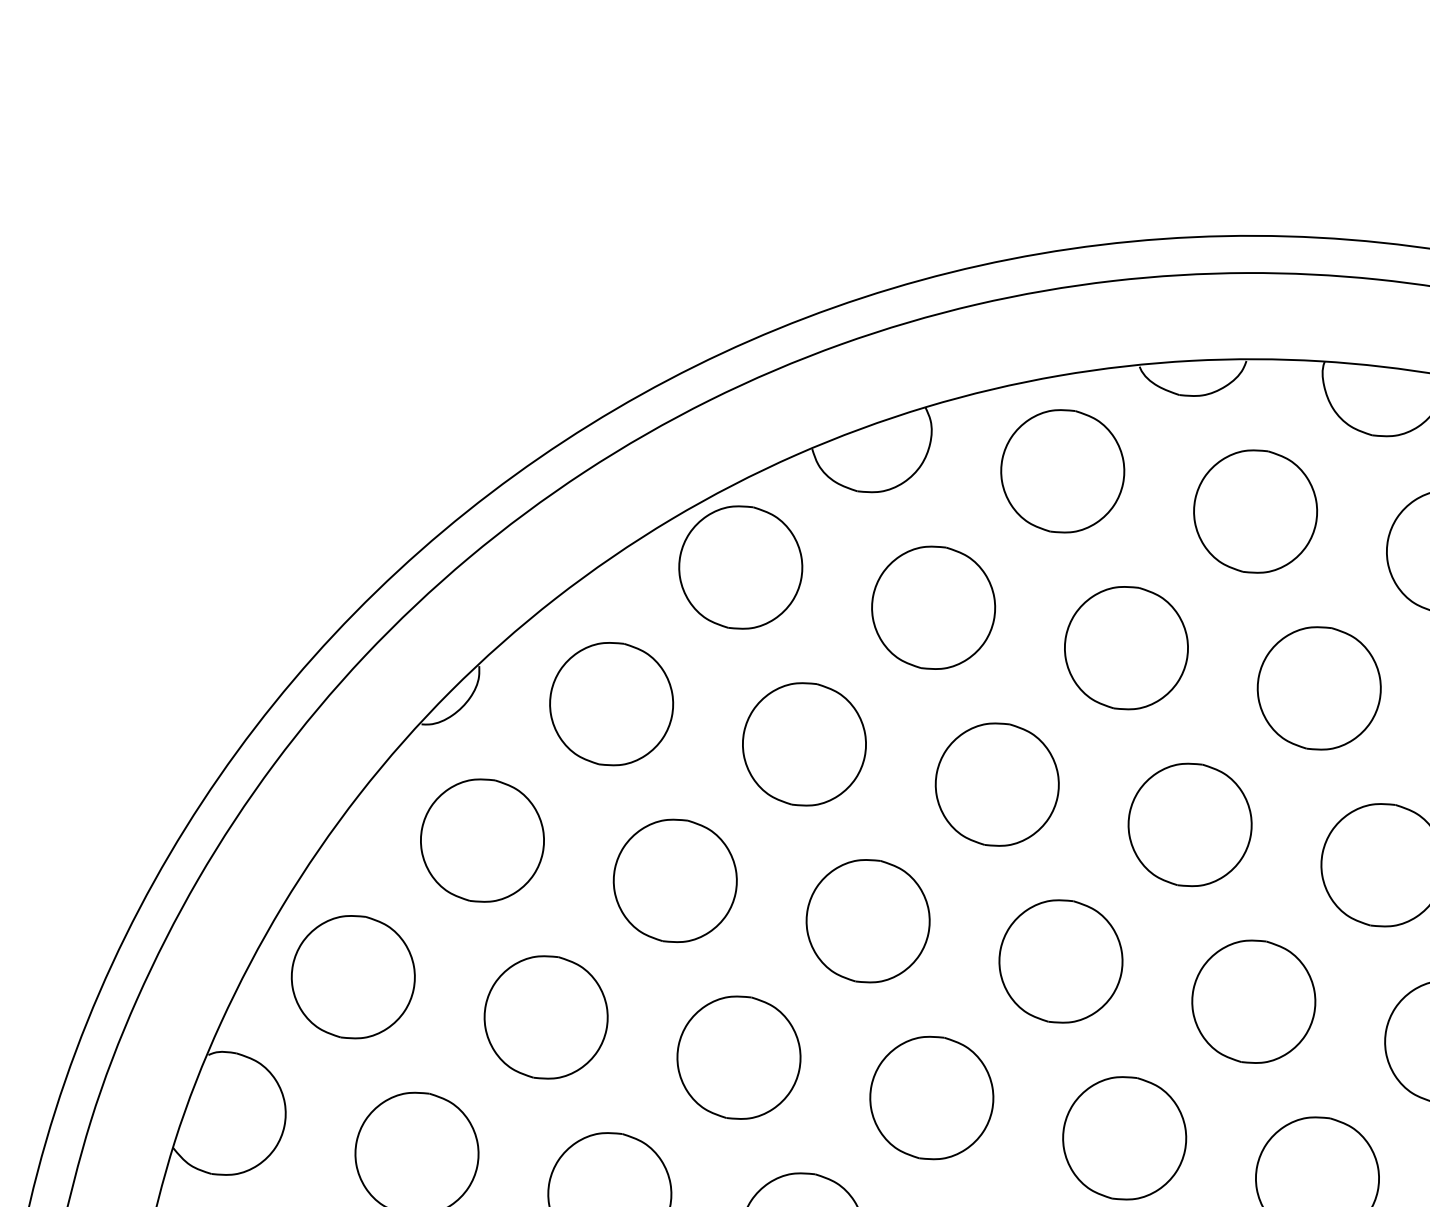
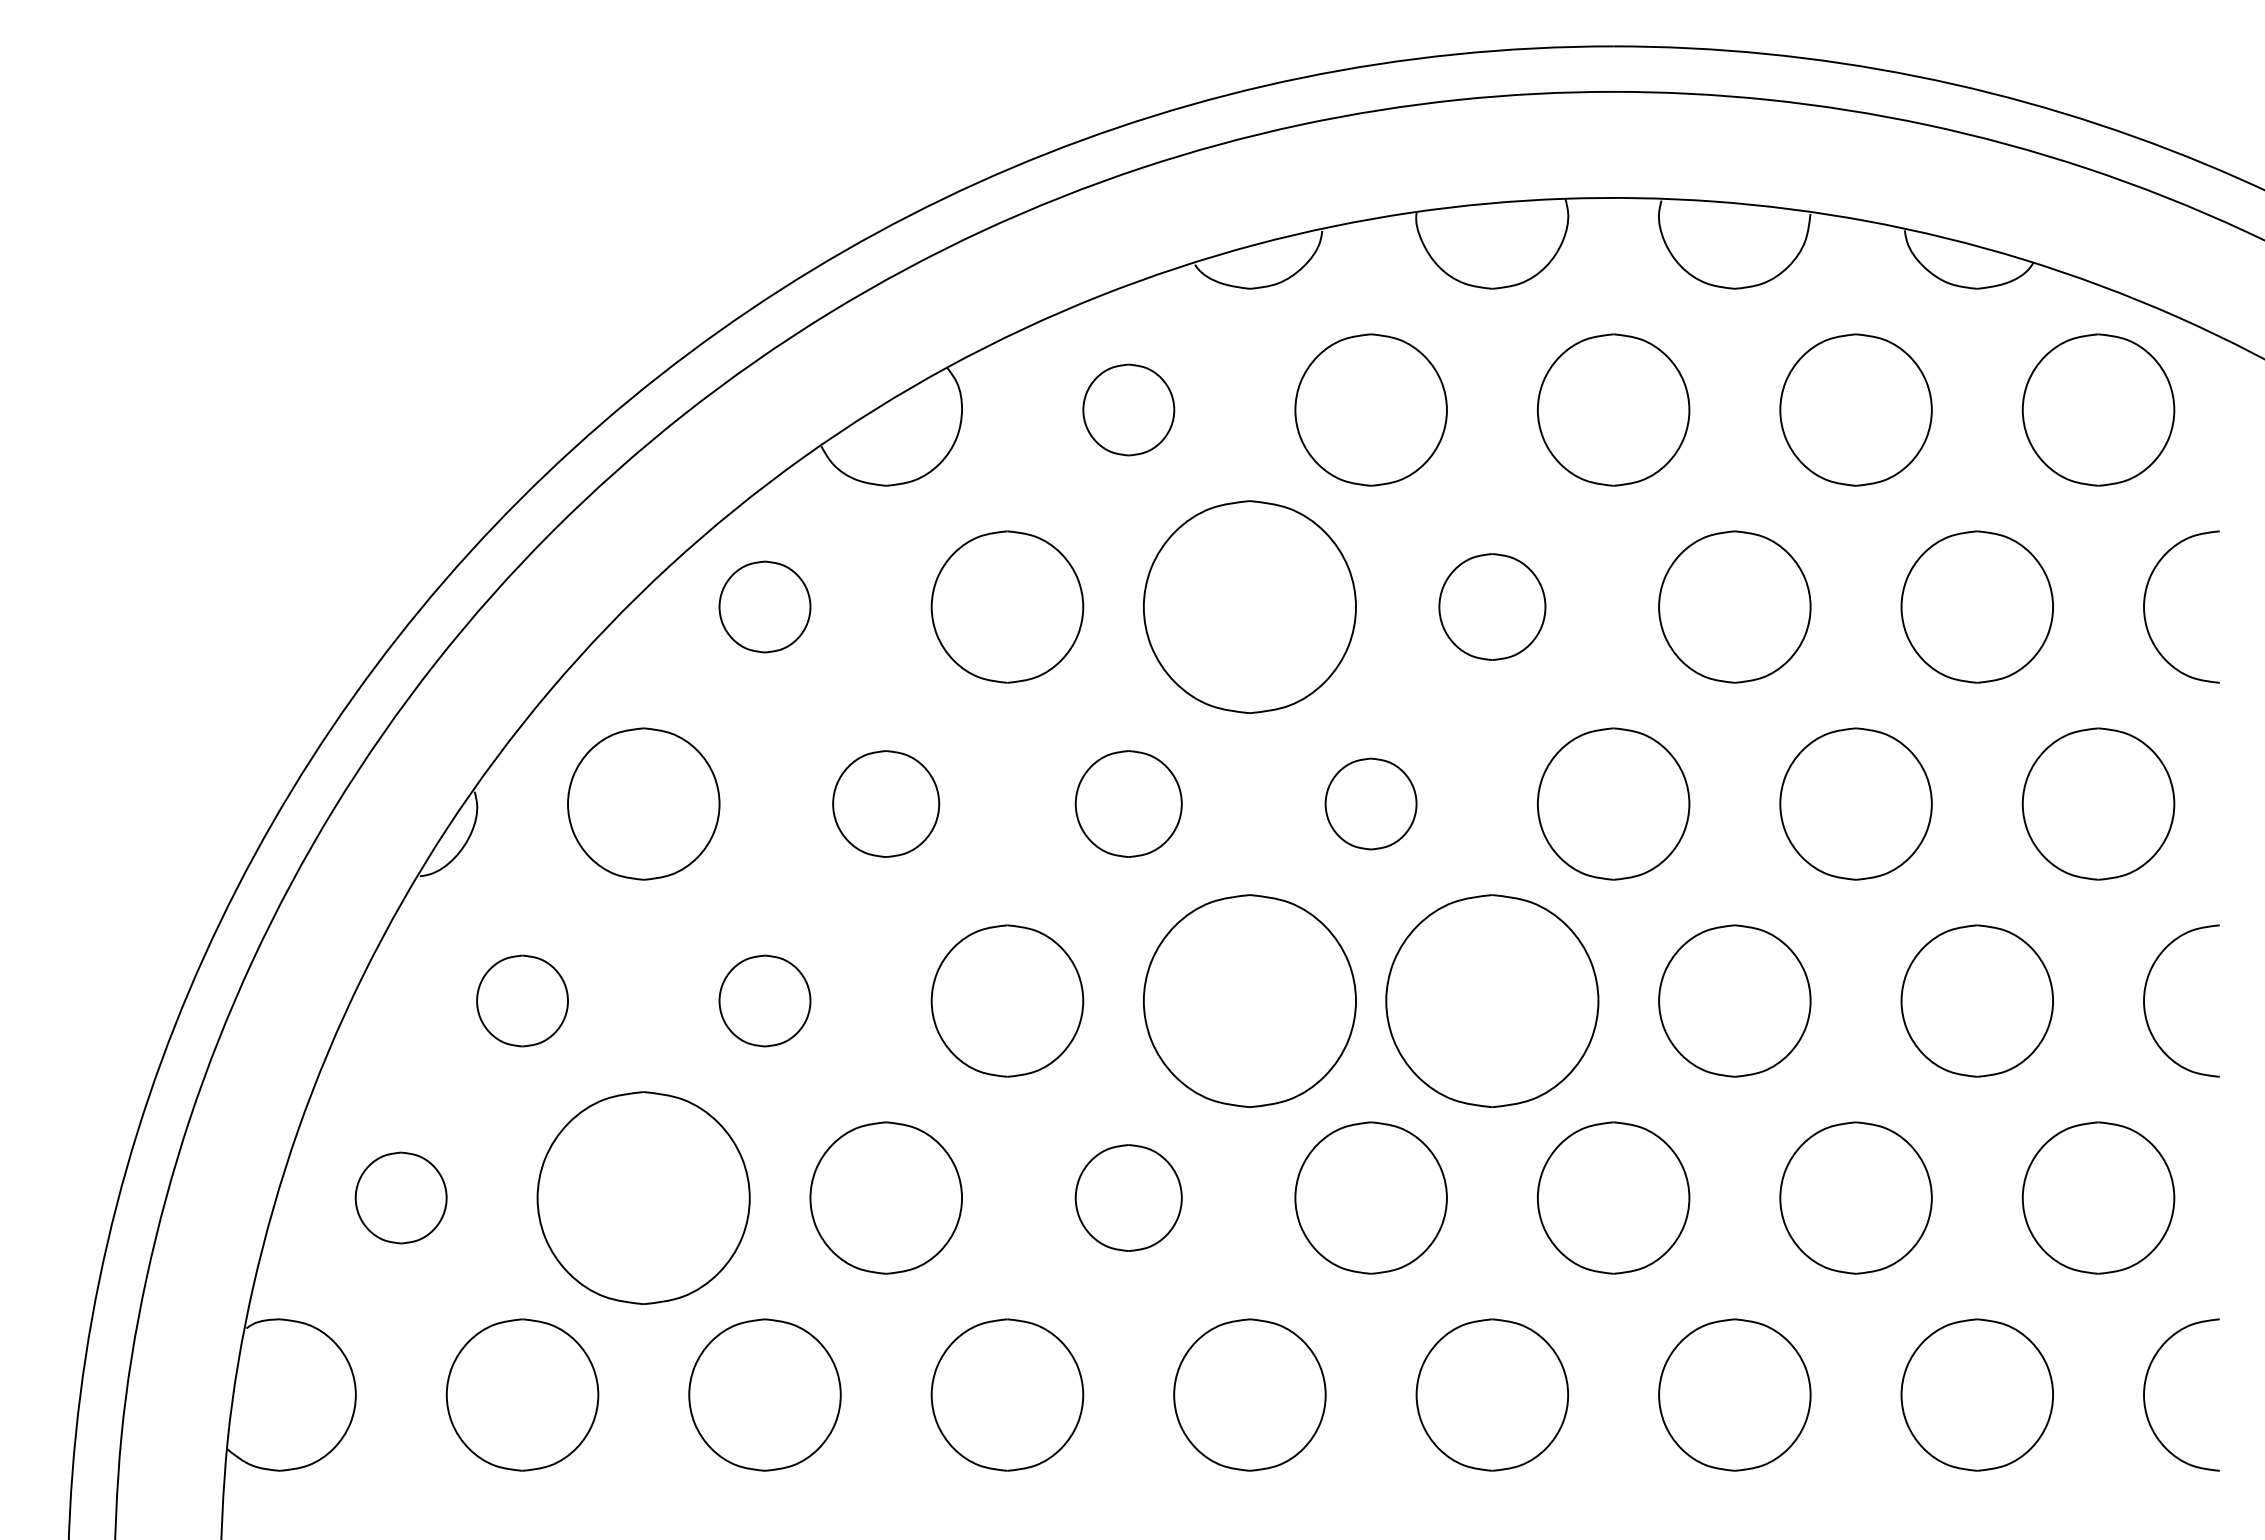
part: (1062, 470) -> (1128, 409), size x0.6
part: (740, 567) -> (764, 606), size x0.6
part: (1126, 647) -> (1249, 606), size x1.4
part: (1319, 687) -> (1492, 606), size x0.7
part: (803, 743) -> (885, 803), size x0.7
part: (997, 784) -> (1128, 803), size x0.7
part: (1189, 824) -> (1370, 803), size x0.6
part: (482, 840) -> (522, 1000), size x0.6
part: (675, 880) -> (764, 1000), size x0.6
part: (1060, 960) -> (1249, 1000), size x1.4
part: (352, 976) -> (400, 1197), size x0.6
part: (1254, 1001) -> (1492, 1000), size x1.4
part: (546, 1016) -> (643, 1197), size x1.4
part: (931, 1097) -> (1128, 1197), size x0.7

